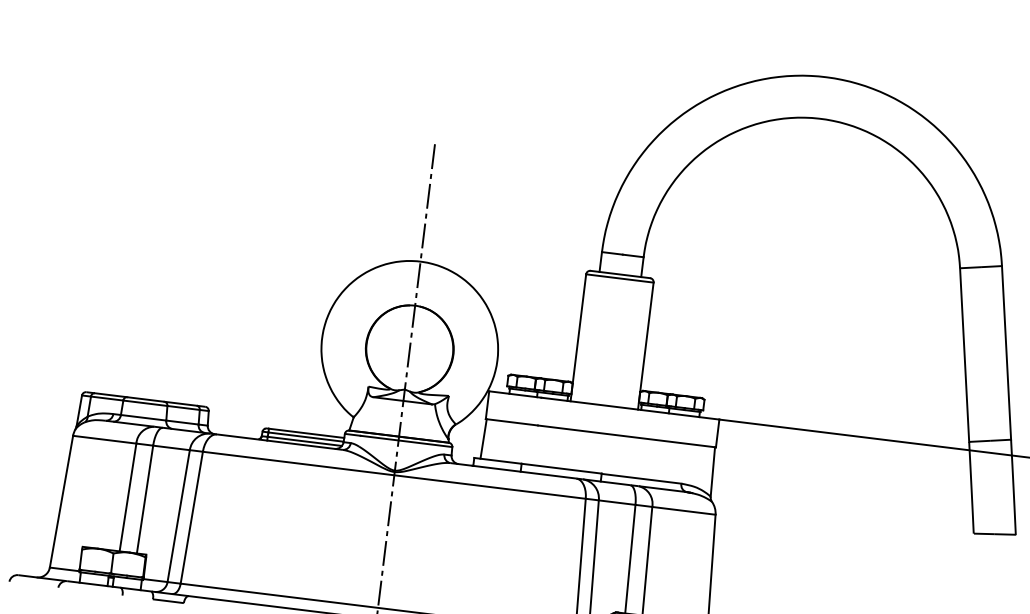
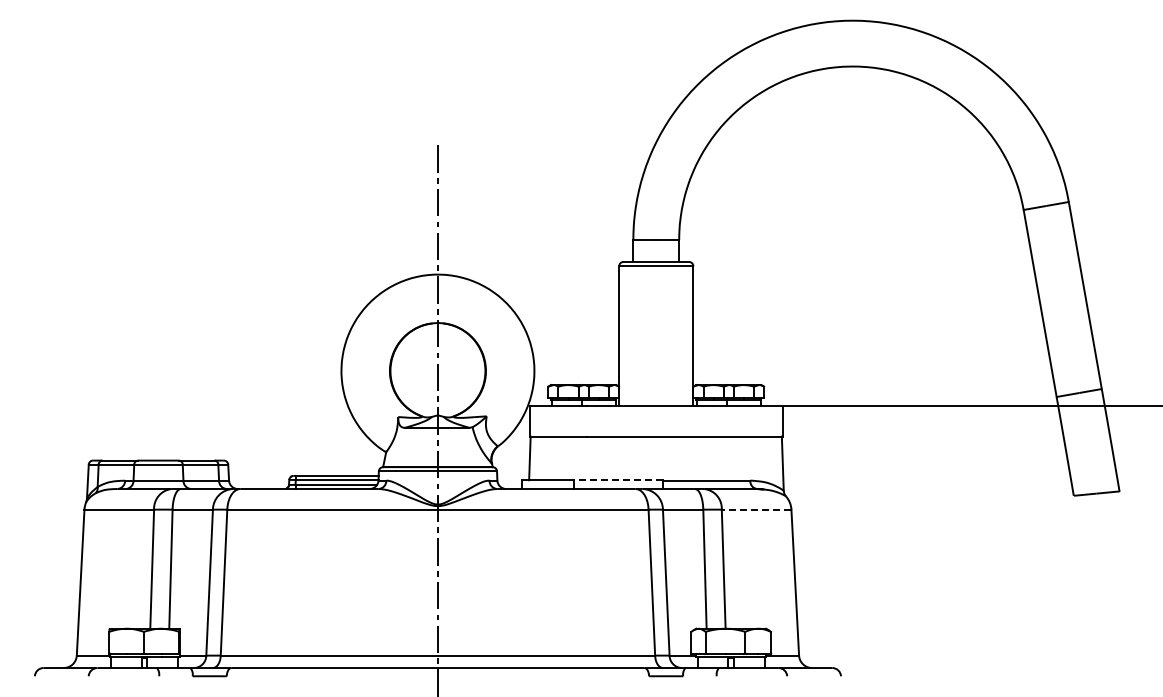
line: (561, 468) -> (618, 480), solid -> dashed
line: (683, 510) -> (756, 509), solid -> dashed

